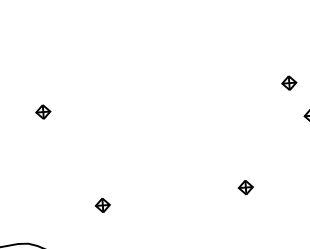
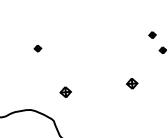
part: (246, 186) -> (132, 83), size x1.6
part: (102, 204) -> (65, 91), size x1.6

